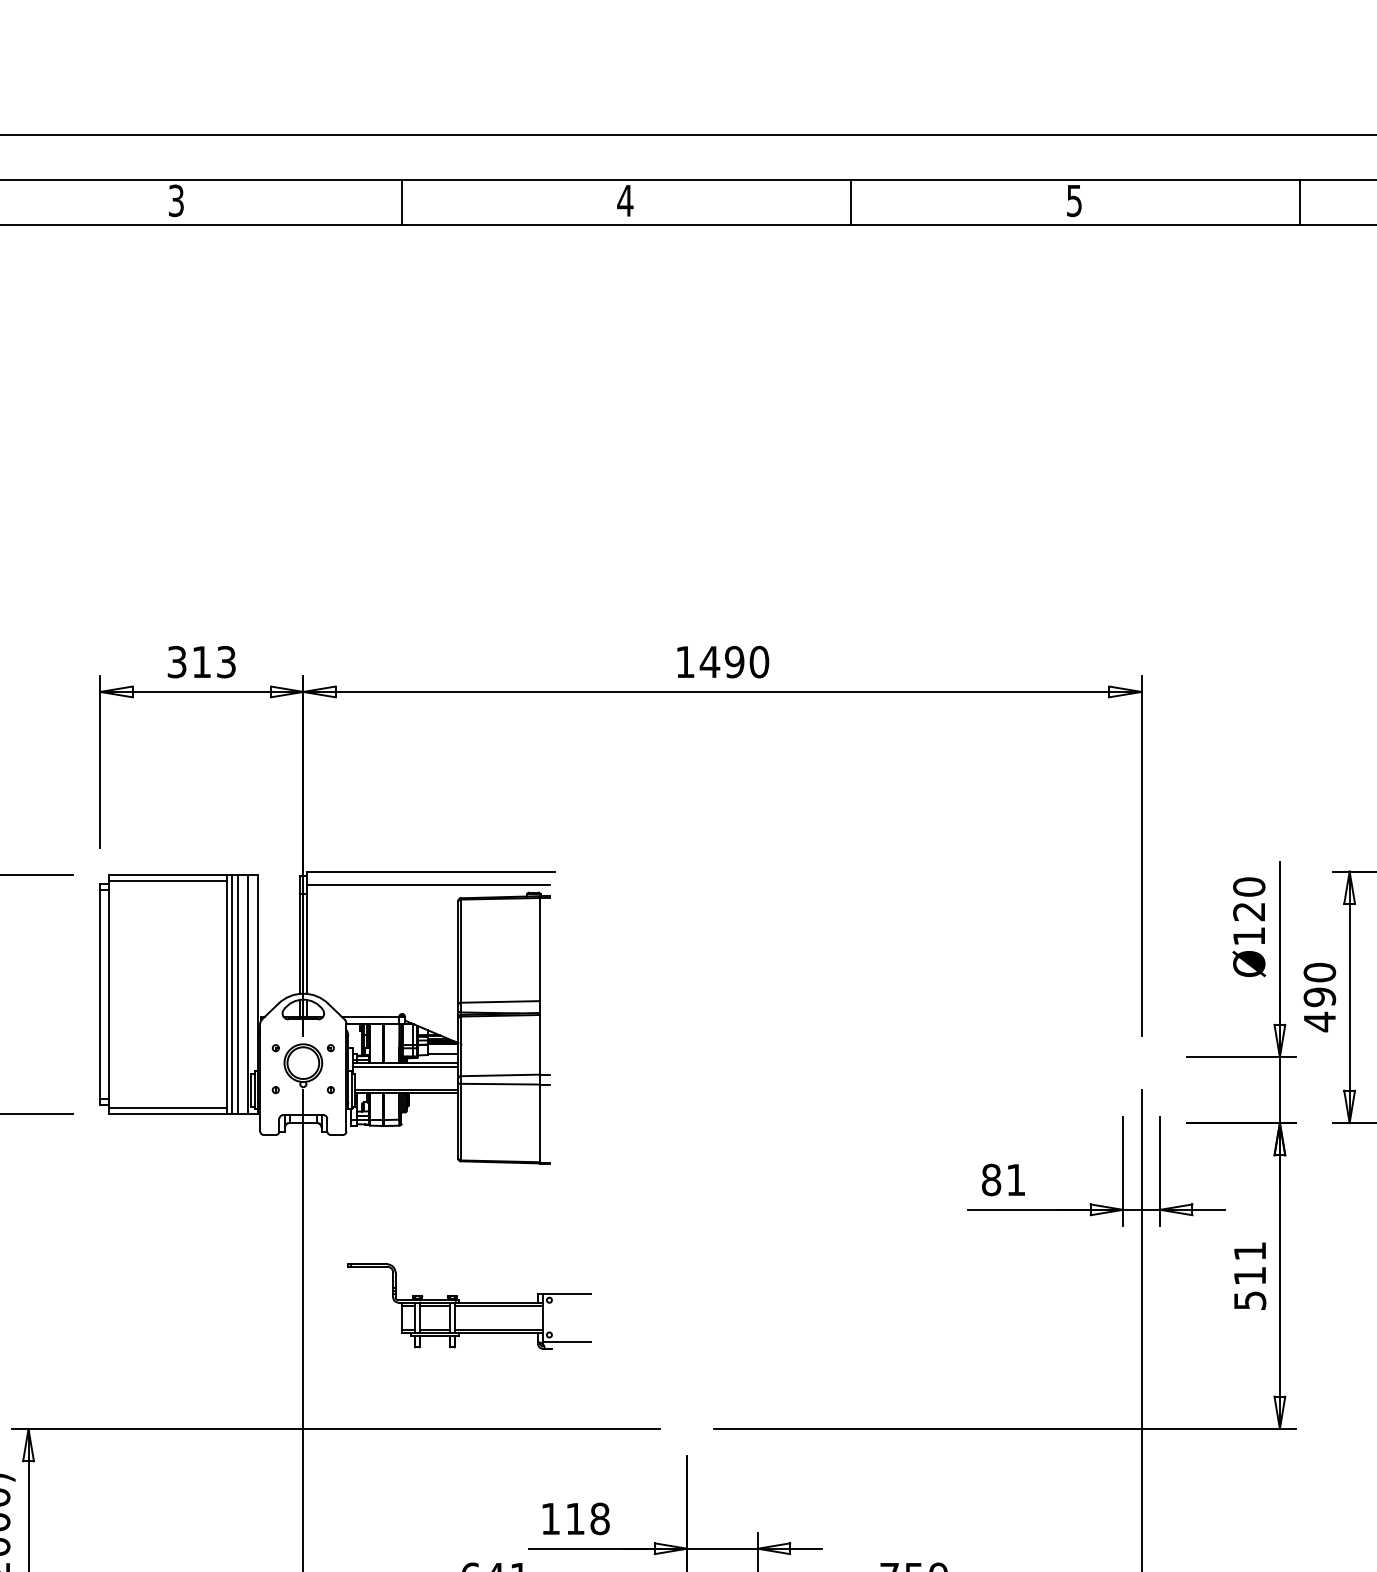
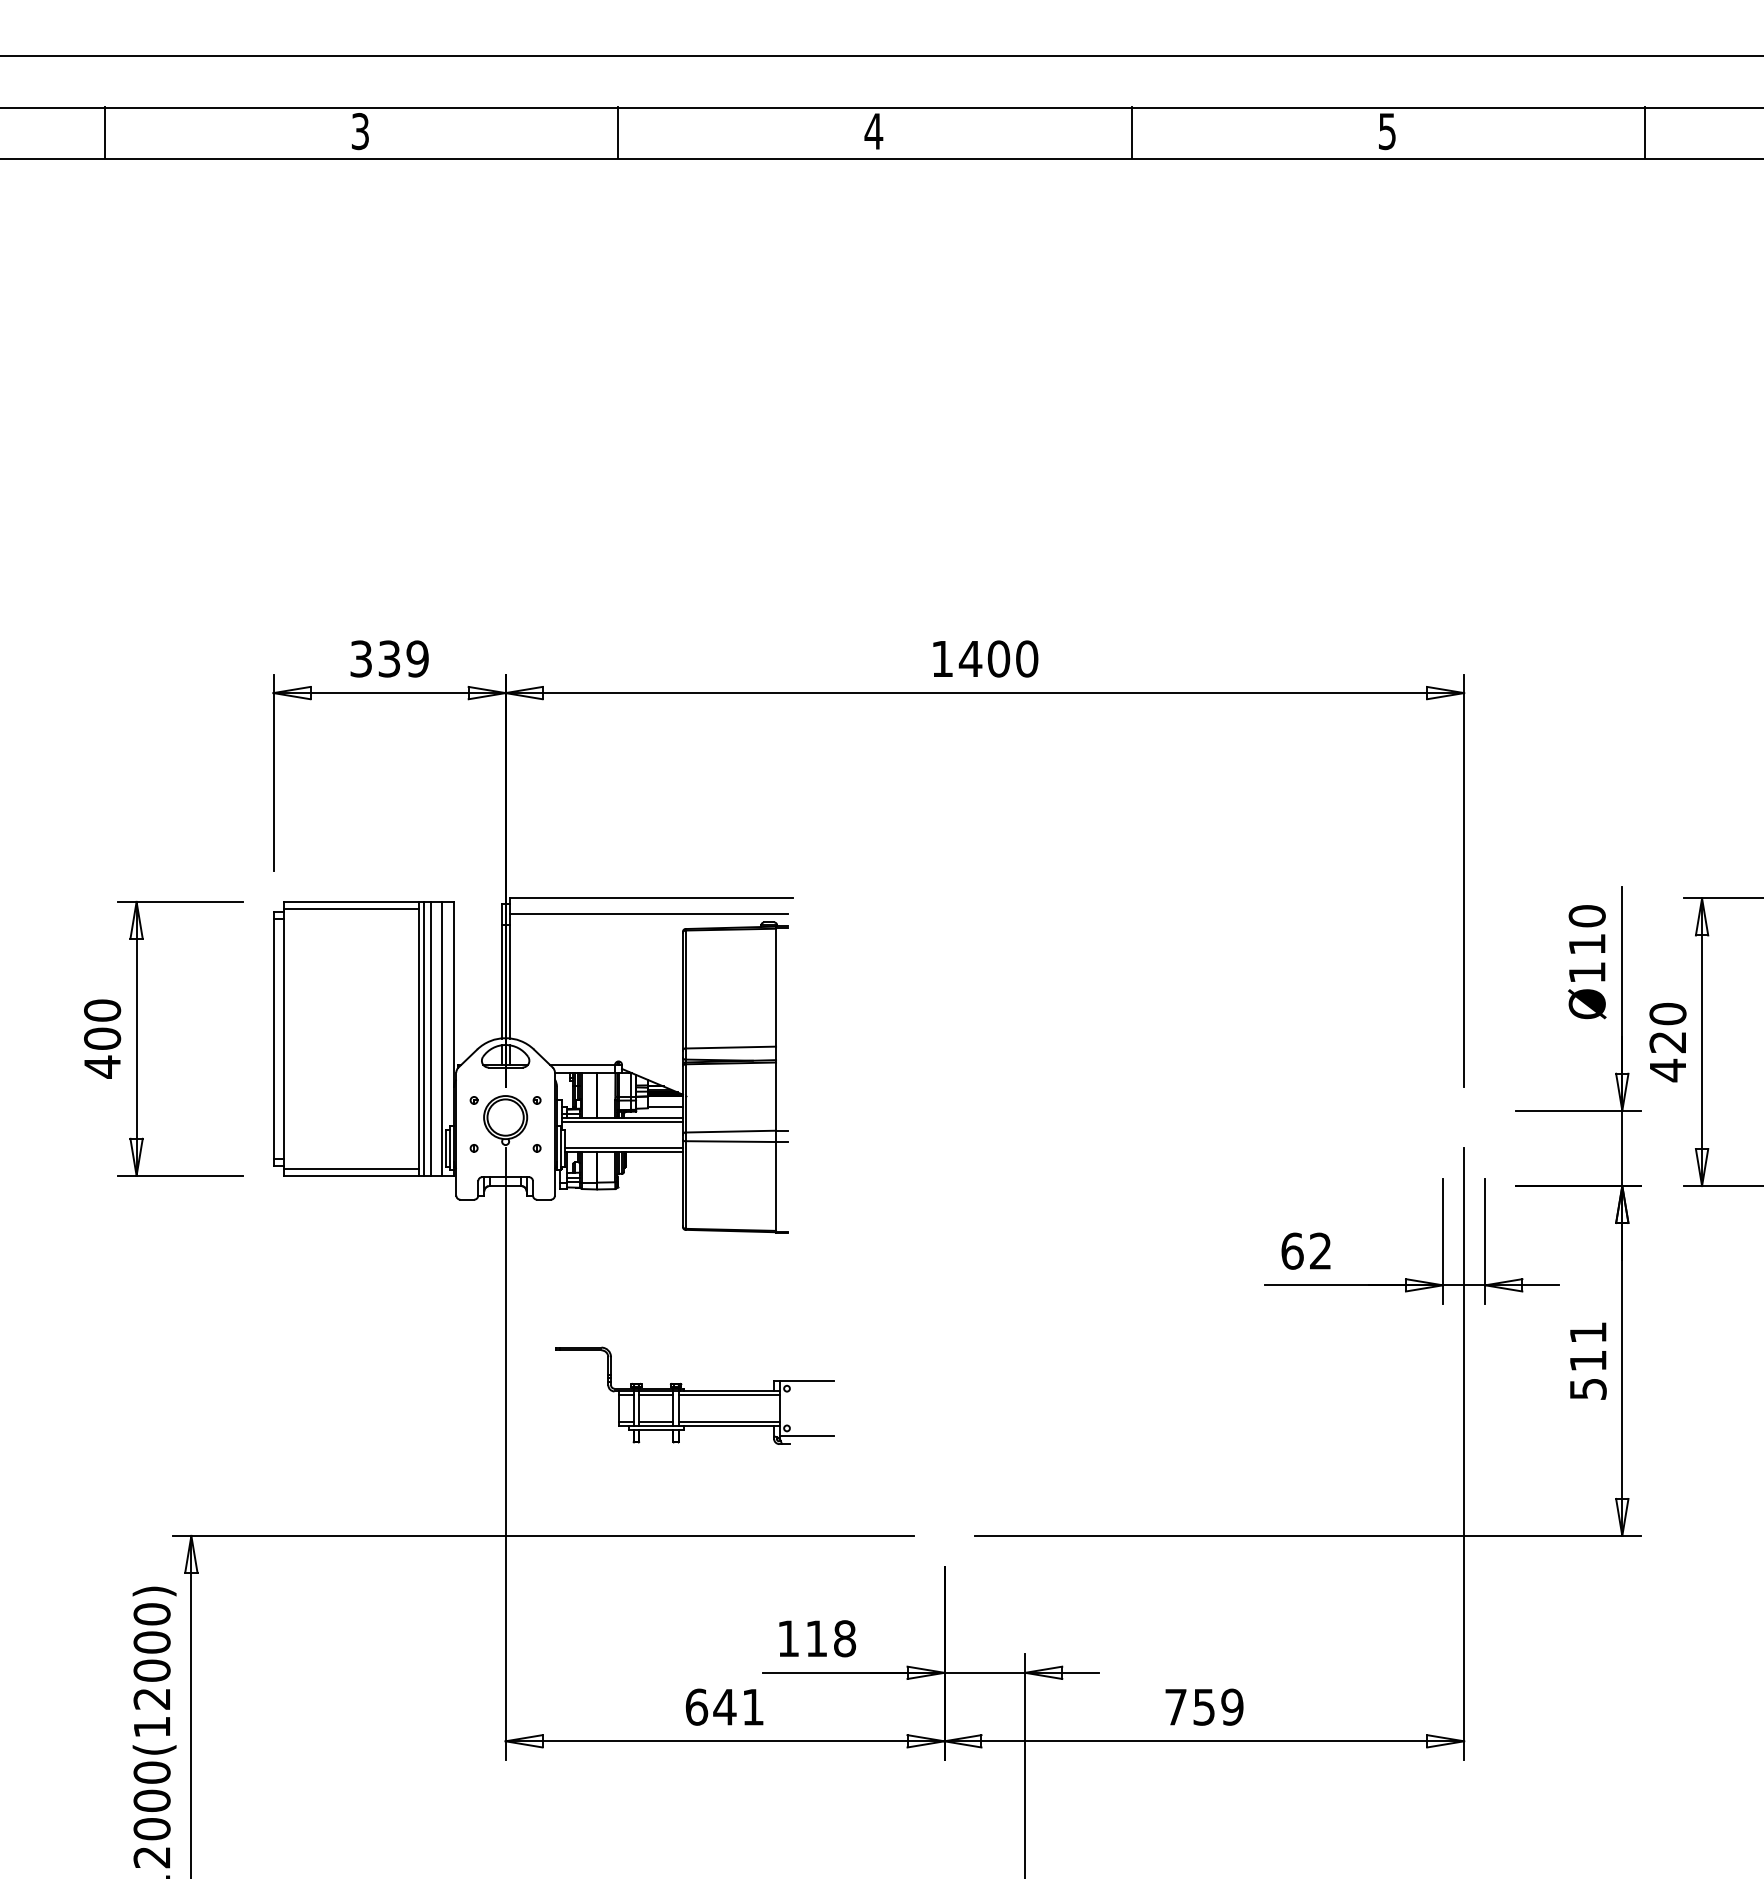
text: (214, 661) -> (403, 658), 313 -> 339
text: (734, 661) -> (998, 658), 1490 -> 1400
text: (1248, 911) -> (1586, 944), Ø120 -> Ø110
text: (1319, 997) -> (1667, 1042), 490 -> 420
text: (1002, 1179) -> (1305, 1250), 81 -> 62

